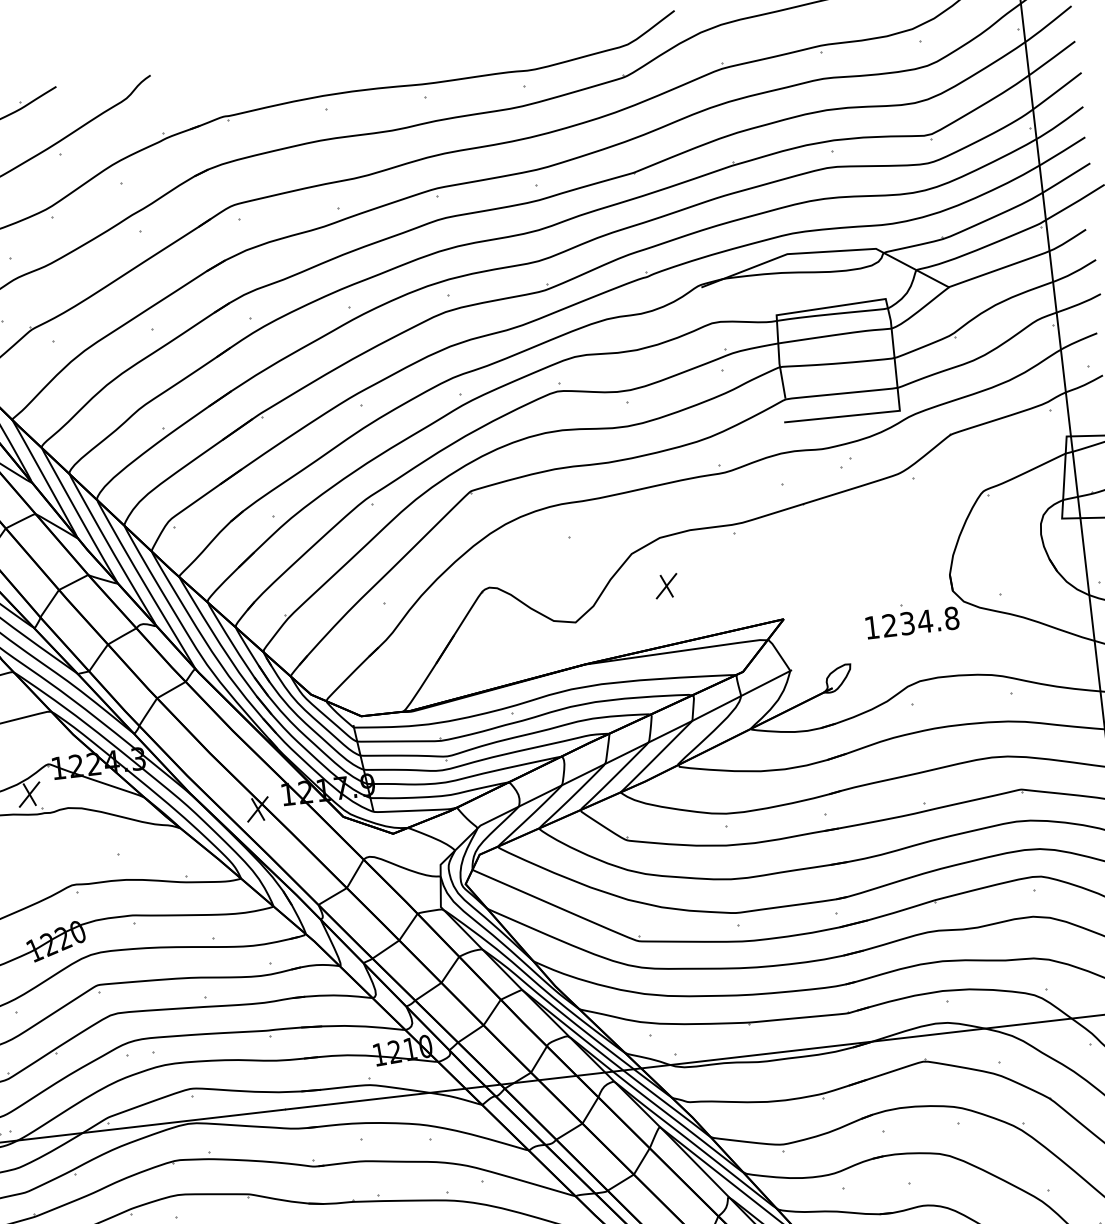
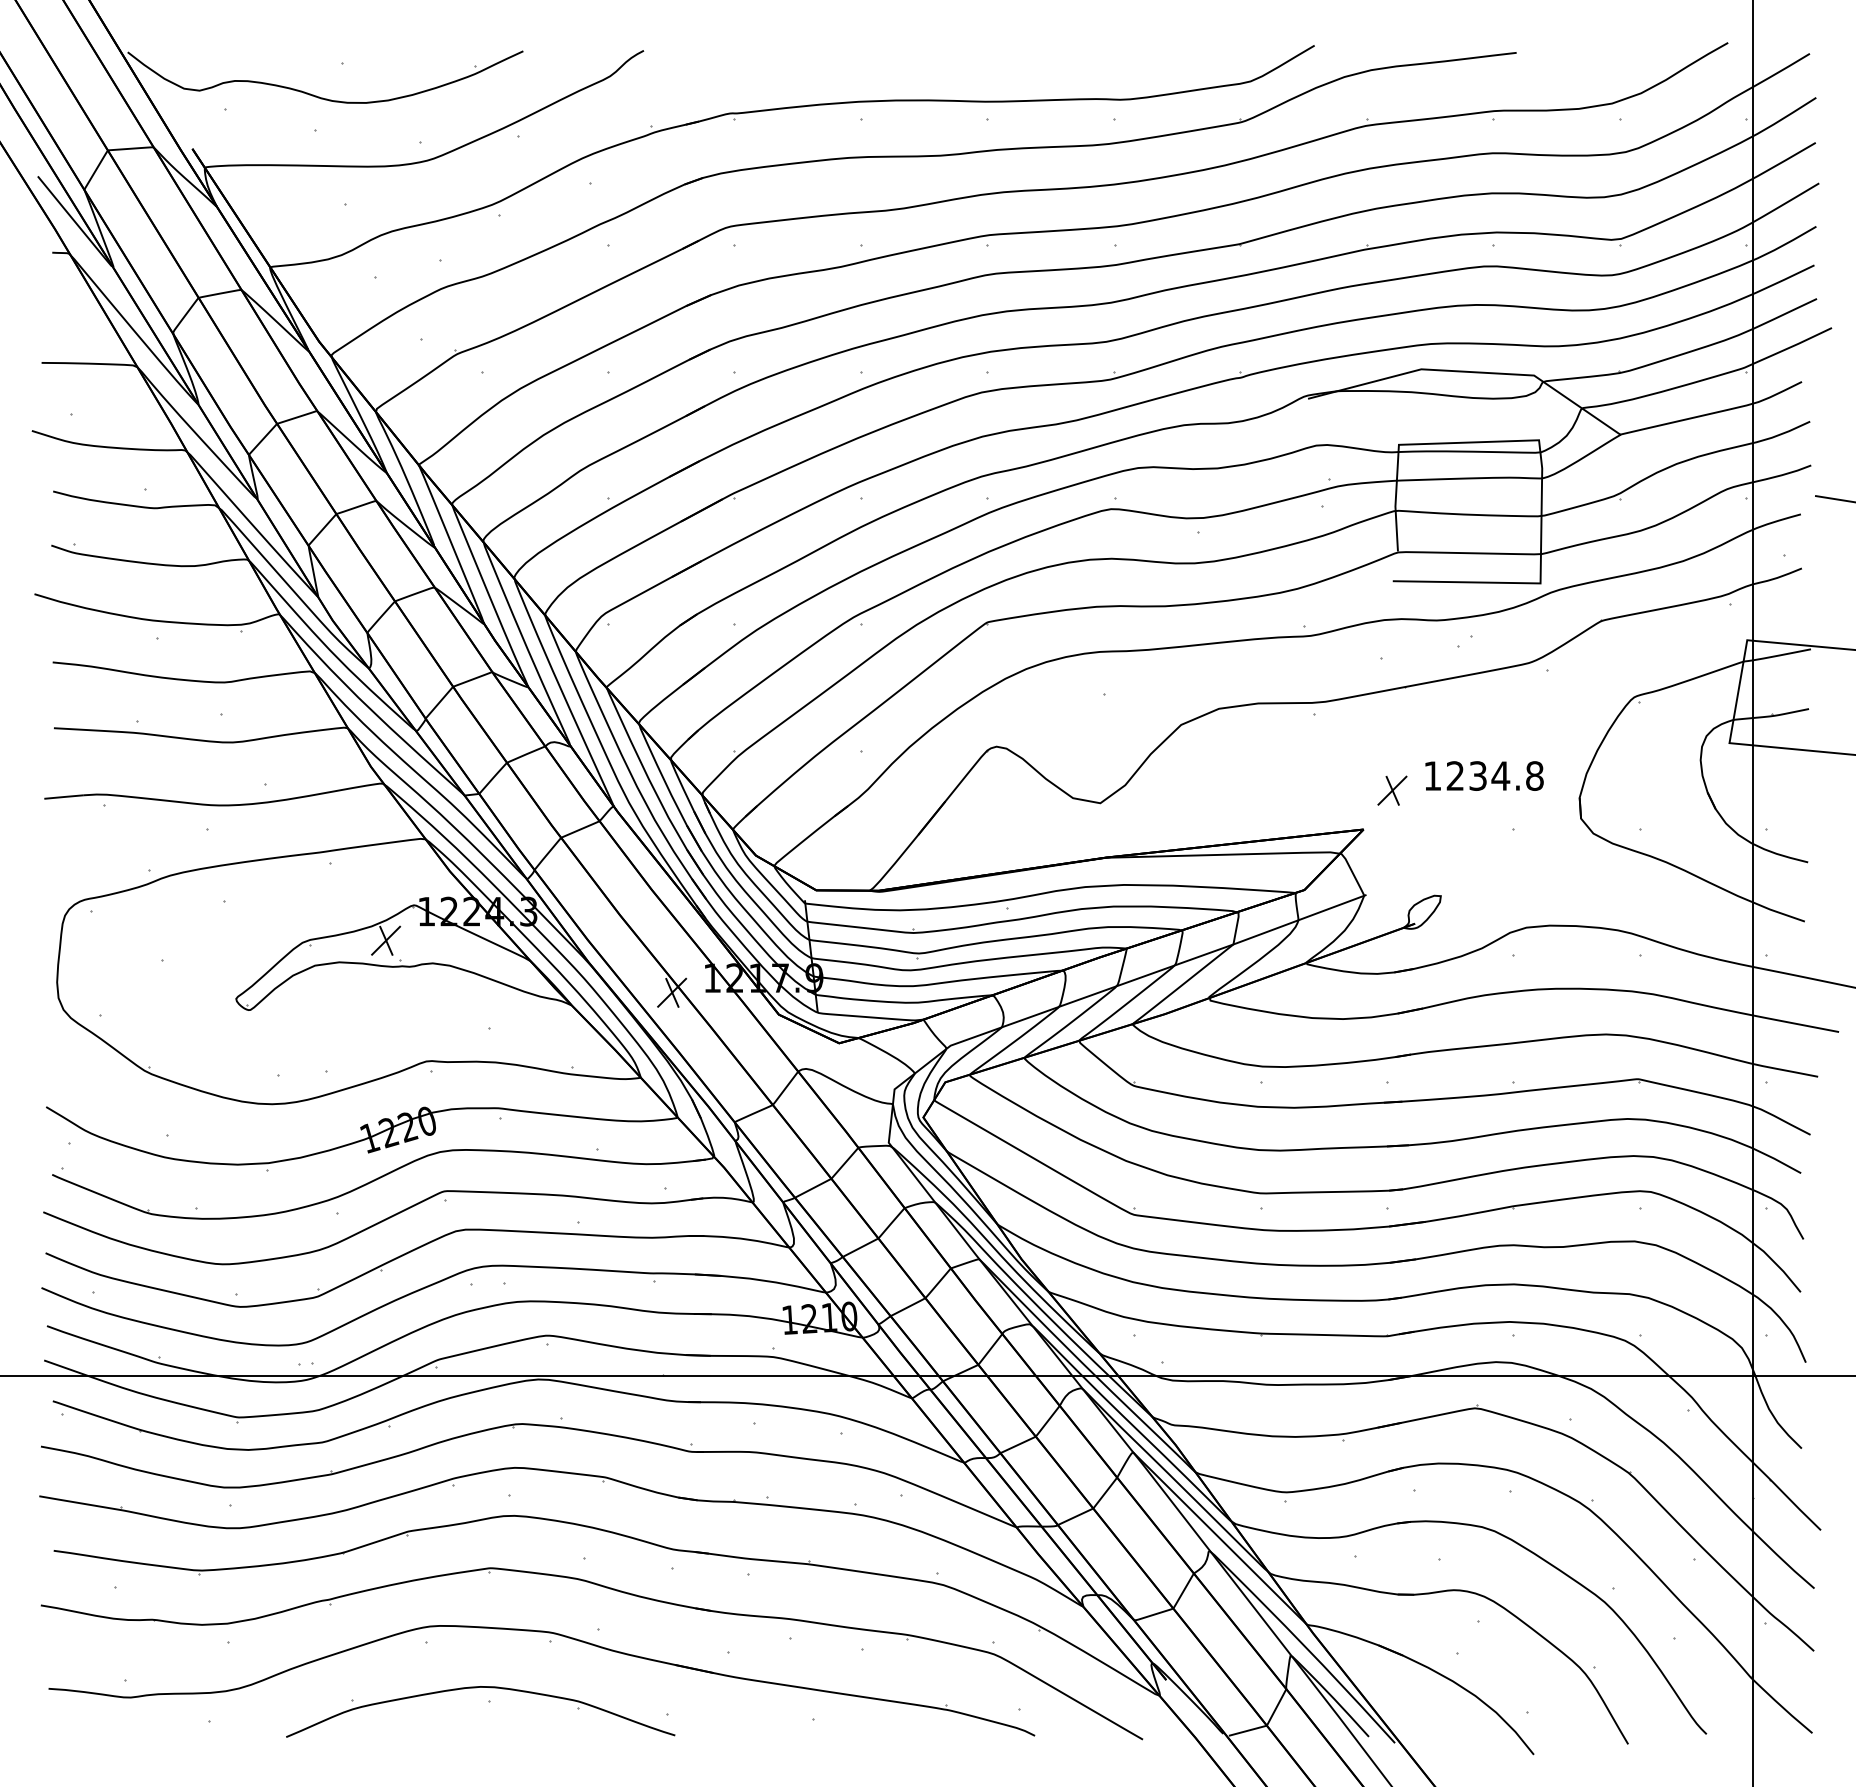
part: (666, 586) -> (1392, 790), moved
text: (912, 622) -> (1484, 775), moved

